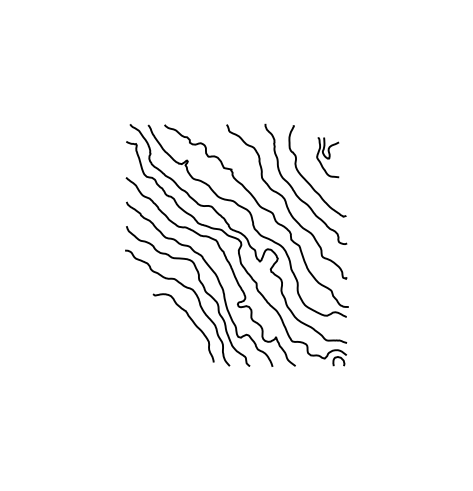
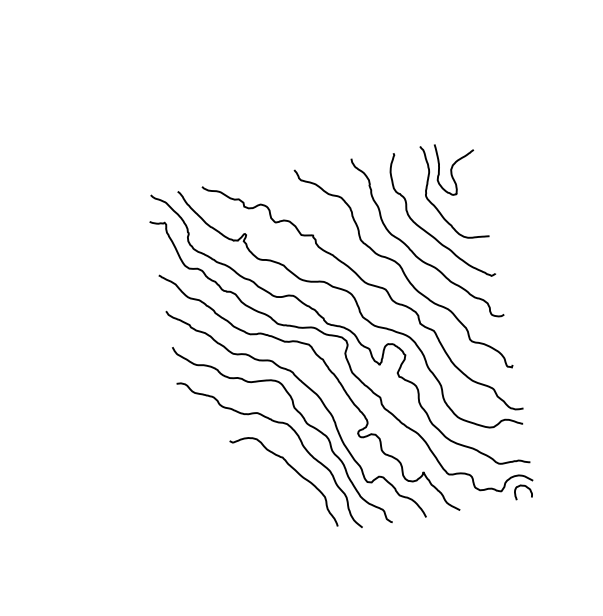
part: (327, 157) -> (452, 192), size x1.67

